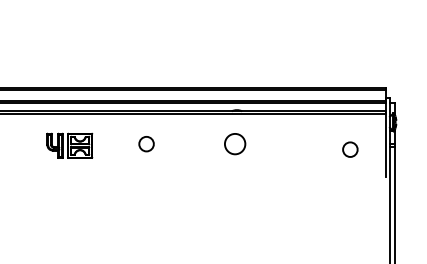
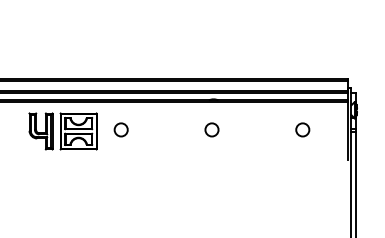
circle: (145, 143) -> (120, 129), moved
circle: (234, 143) -> (211, 129), size x0.71
part: (69, 145) -> (62, 131), size x1.67
circle: (350, 149) -> (302, 129), moved

